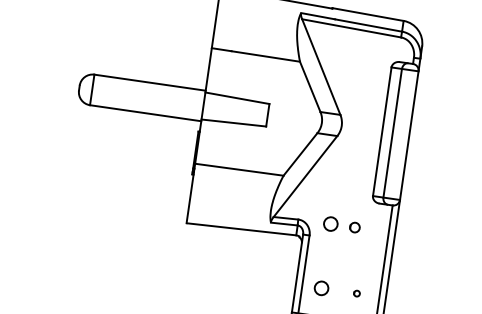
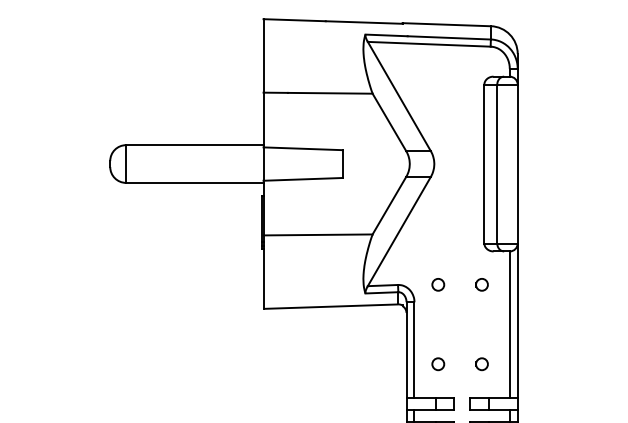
circle: (331, 223) -> (438, 284), size x0.71
circle: (354, 227) -> (481, 284), moved
circle: (321, 288) -> (438, 364), size x0.71
part: (356, 293) -> (481, 364), size x1.67

